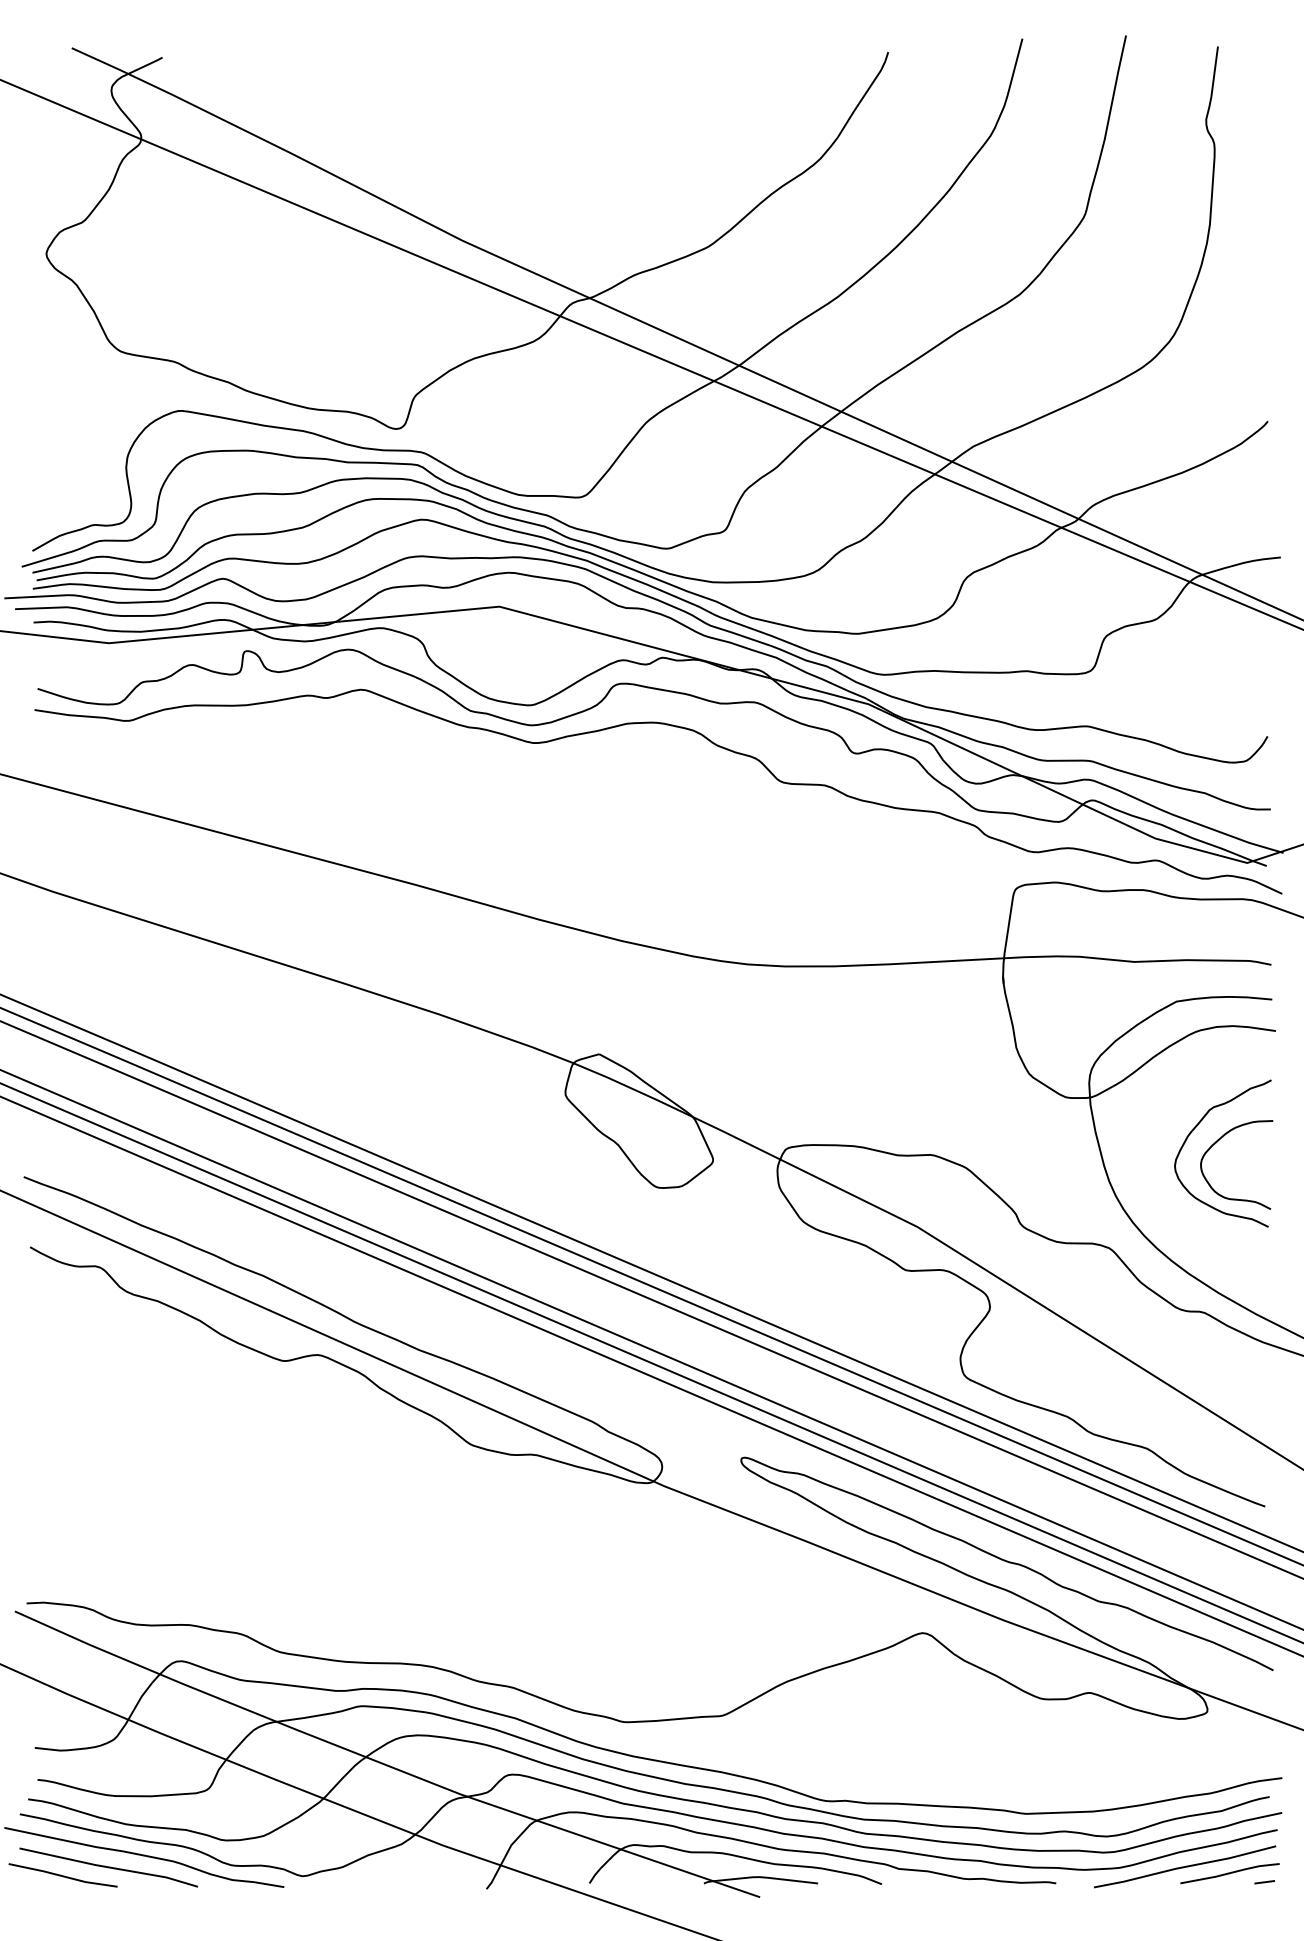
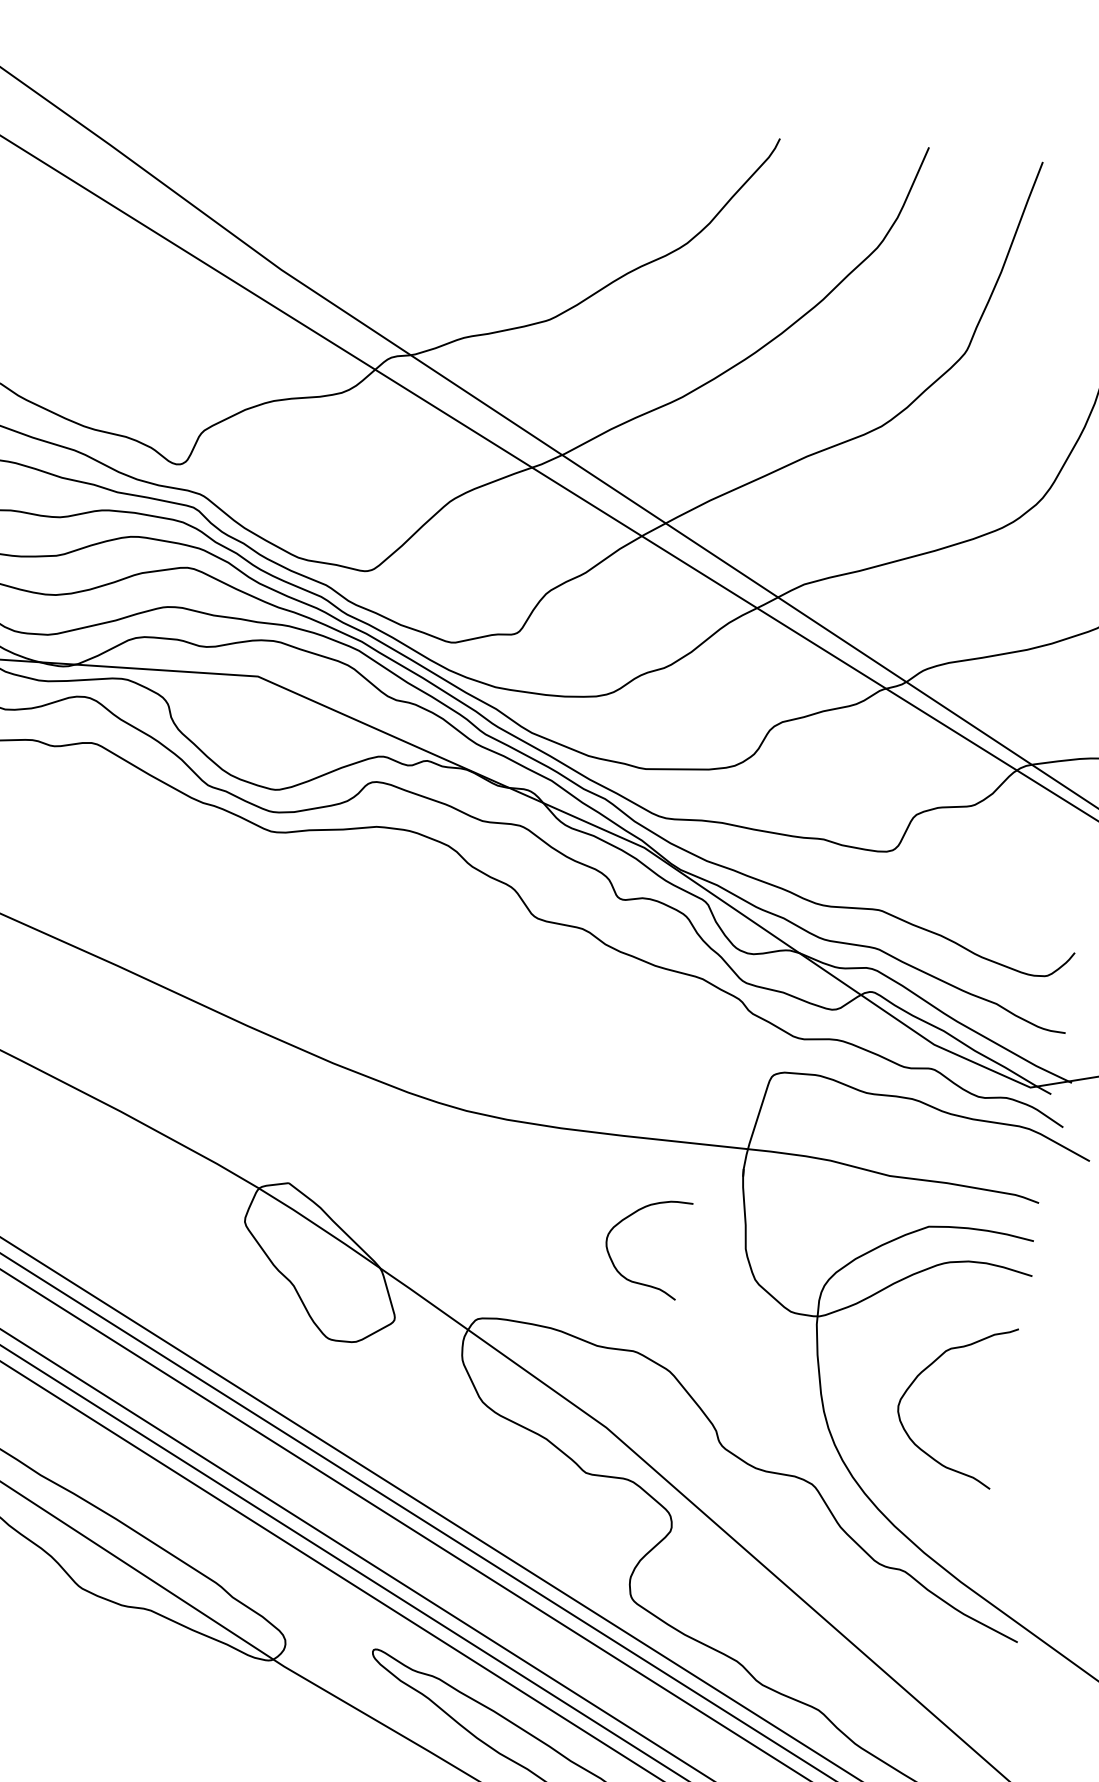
curve: (1216, 1143) -> (627, 1218), moved

